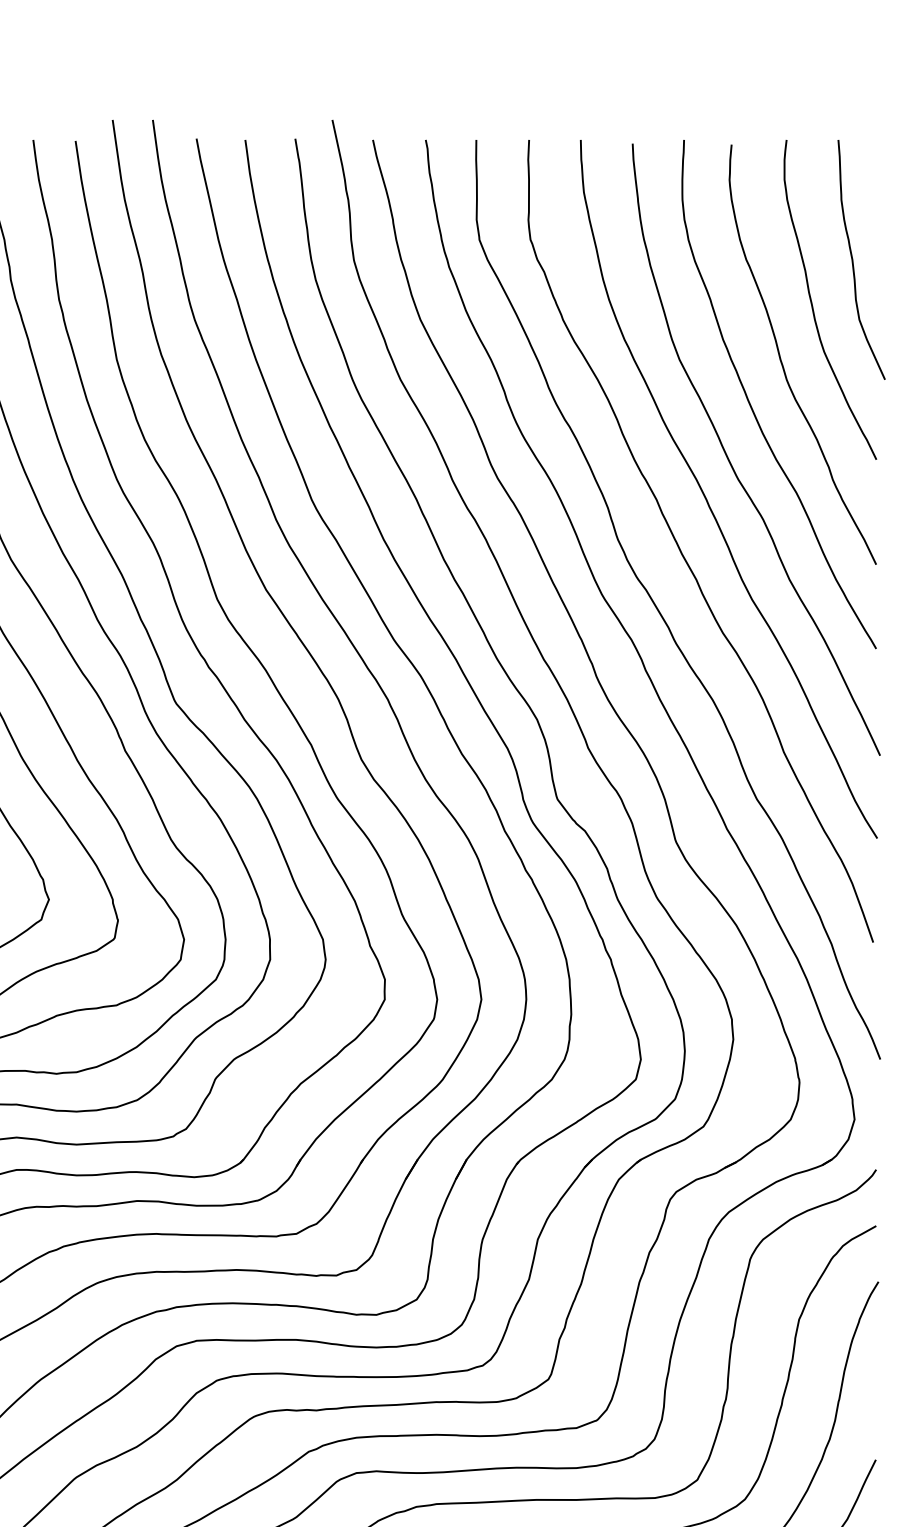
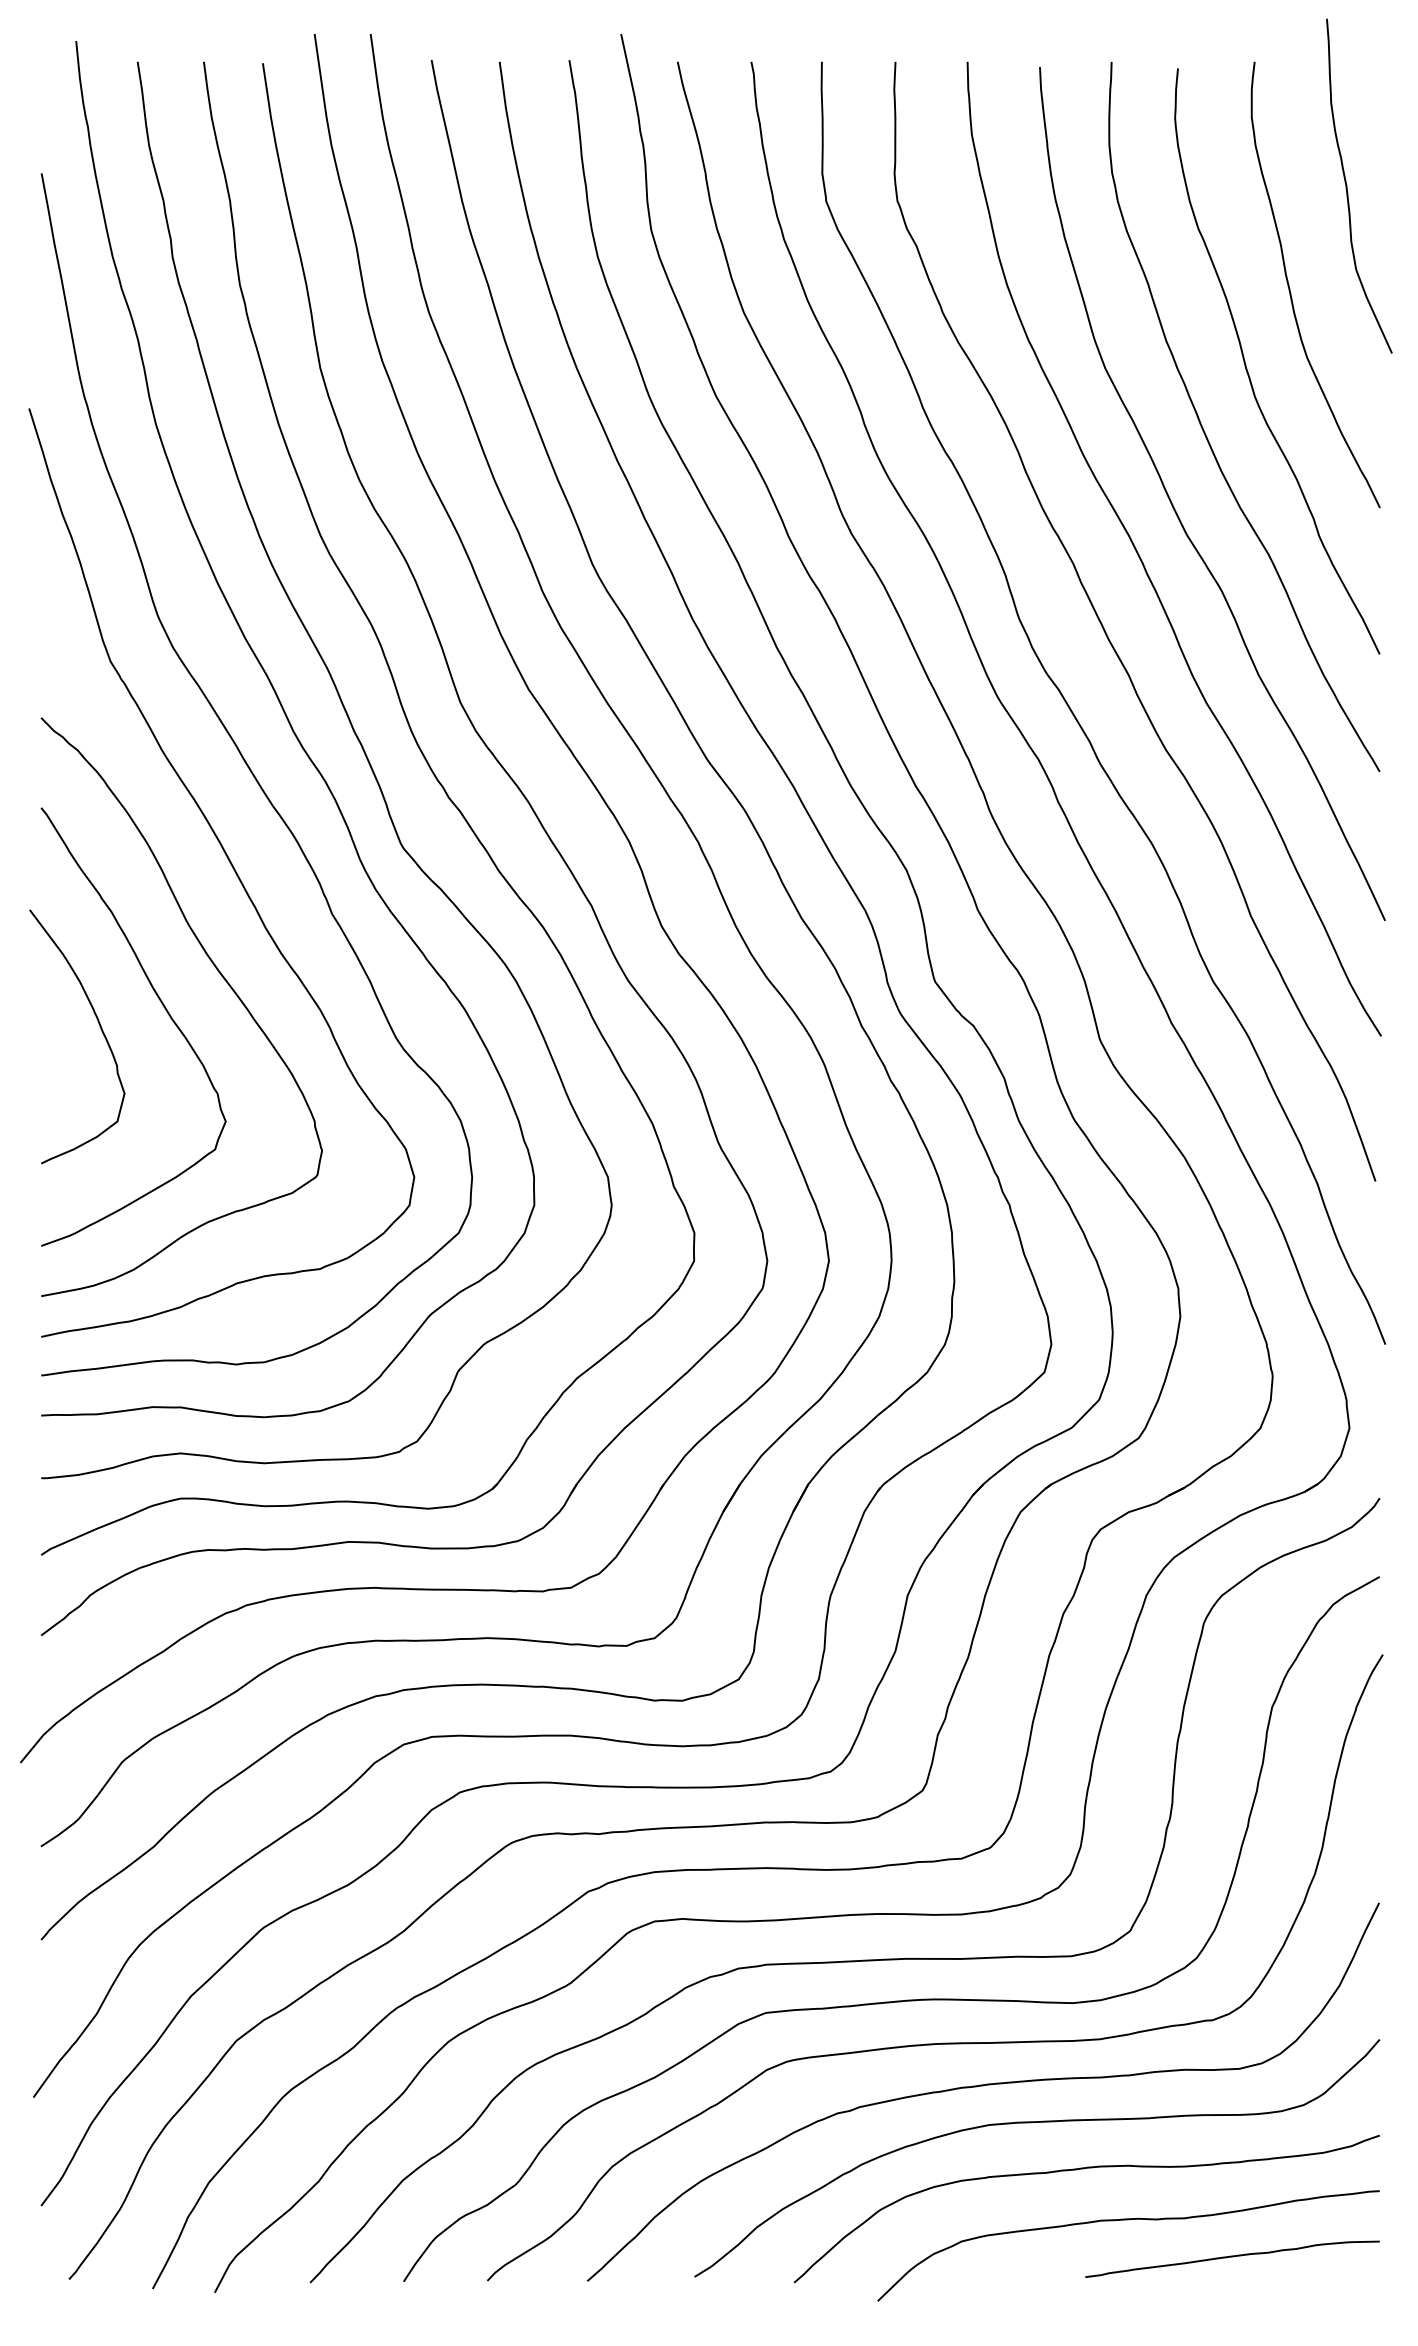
curve: (853, 259) -> (1347, 185), moved

